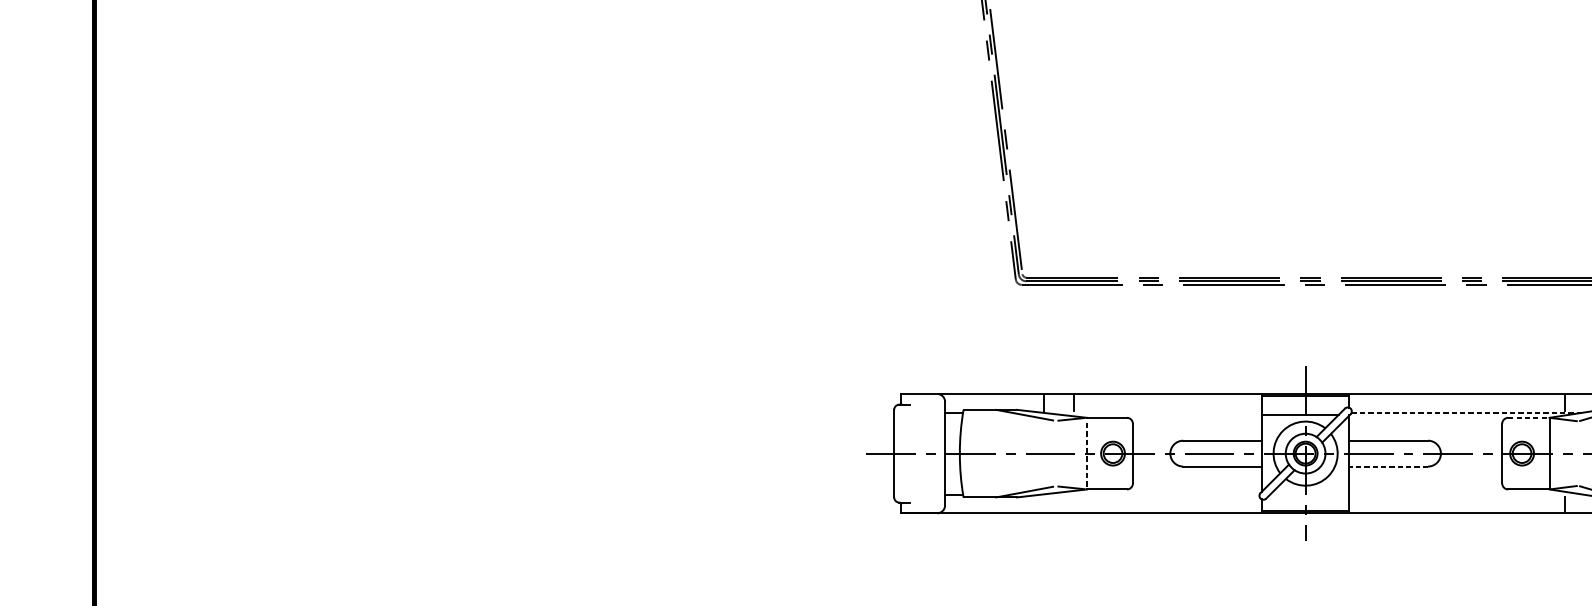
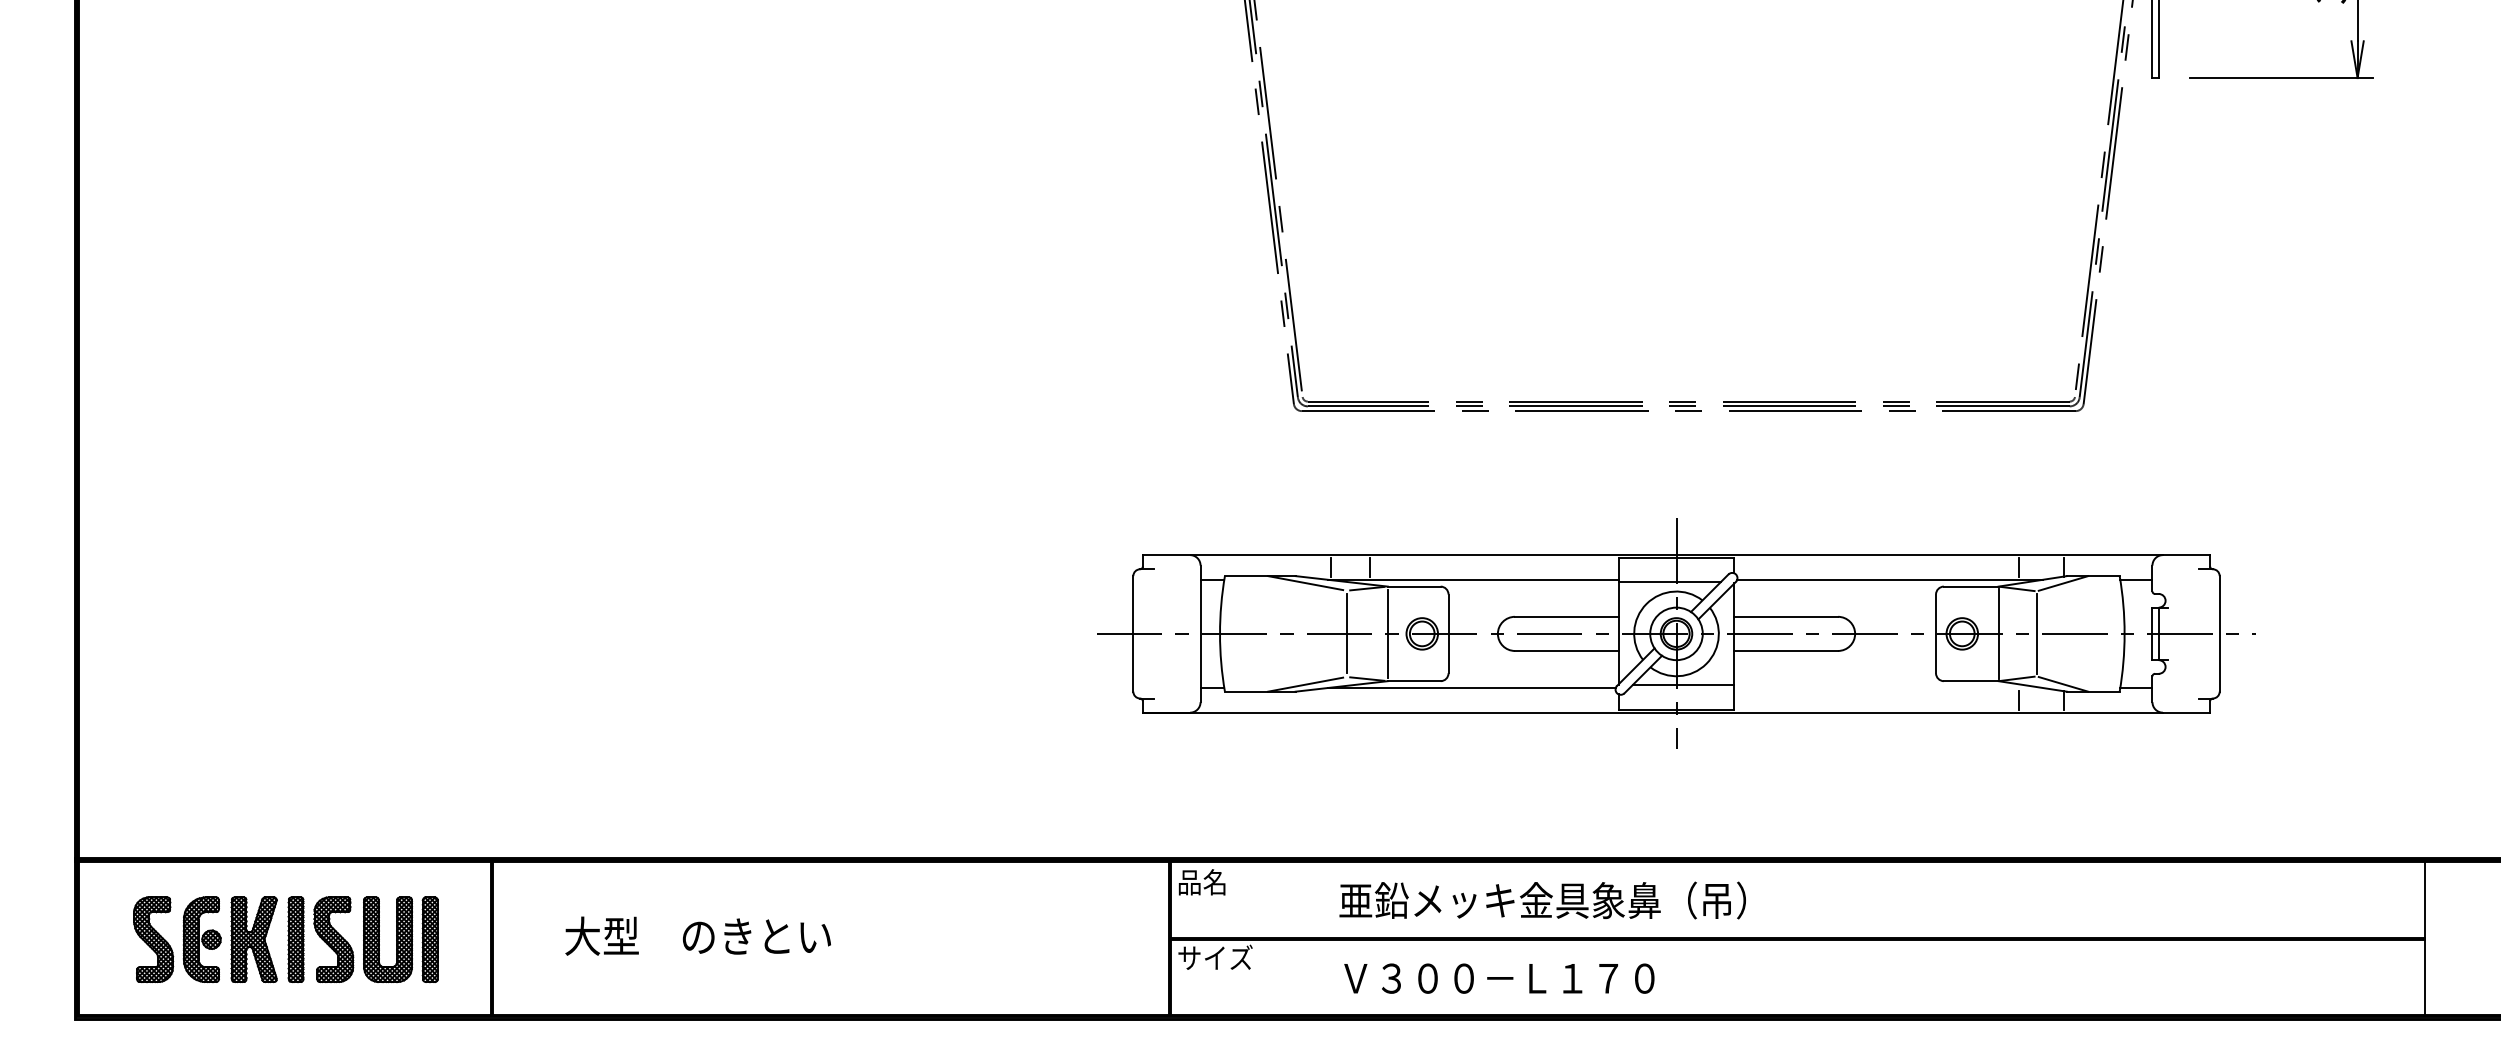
line: (1151, 412) -> (1472, 579), added
line: (1467, 412) -> (1890, 579), dashed -> solid
line: (1529, 417) -> (1971, 586), dashed -> solid
line: (1055, 453) -> (1346, 633), added
line: (1086, 453) -> (1387, 633), dashed -> solid
line: (1578, 453) -> (2036, 633), added
line: (1388, 466) -> (1786, 650), dashed -> solid
line: (1310, 492) -> (1683, 685), added
line: (1150, 494) -> (1471, 688), added

